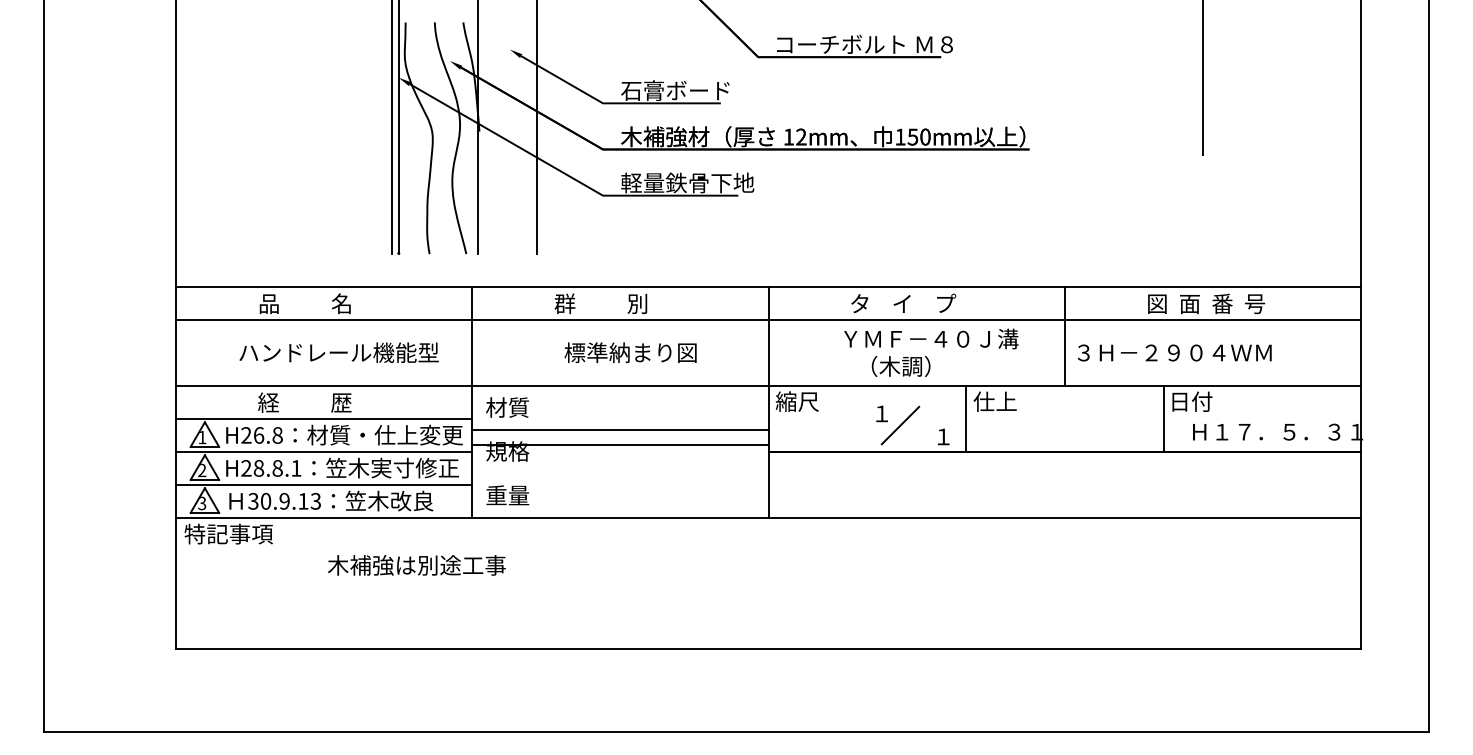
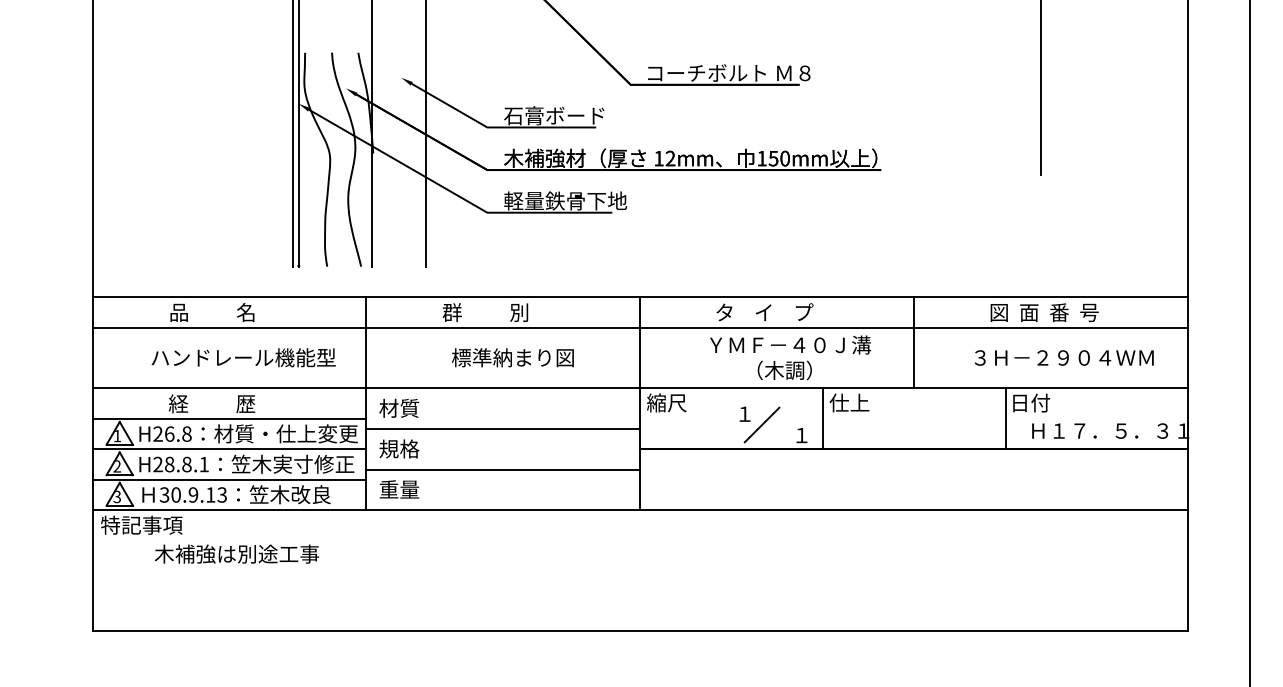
text: (1174, 352) -> (1064, 357), moved
text: (900, 366) -> (784, 370), moved
line: (619, 444) -> (502, 469), moved
text: (416, 565) -> (236, 554), moved

